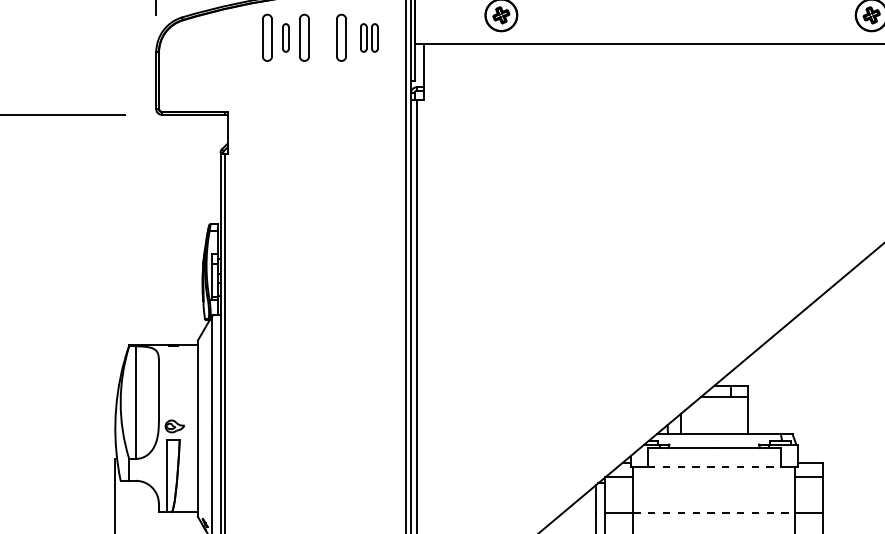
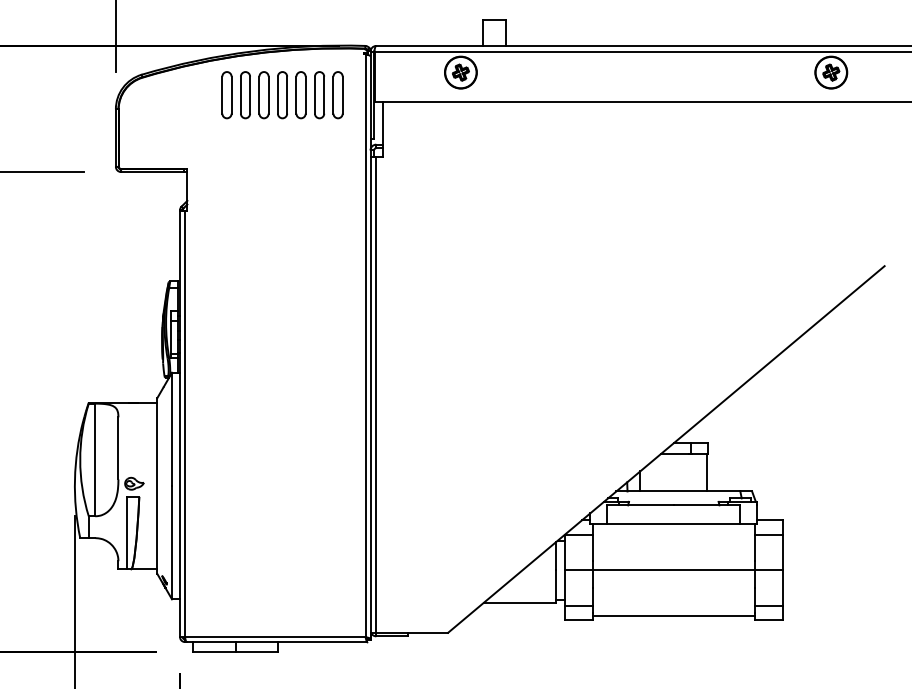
part: (285, 38) -> (245, 95), size x1.67
part: (322, 38) -> (282, 95), added
part: (368, 38) -> (328, 95), size x1.67
line: (714, 466) -> (674, 523), dashed -> solid
line: (714, 513) -> (674, 570), dashed -> solid

